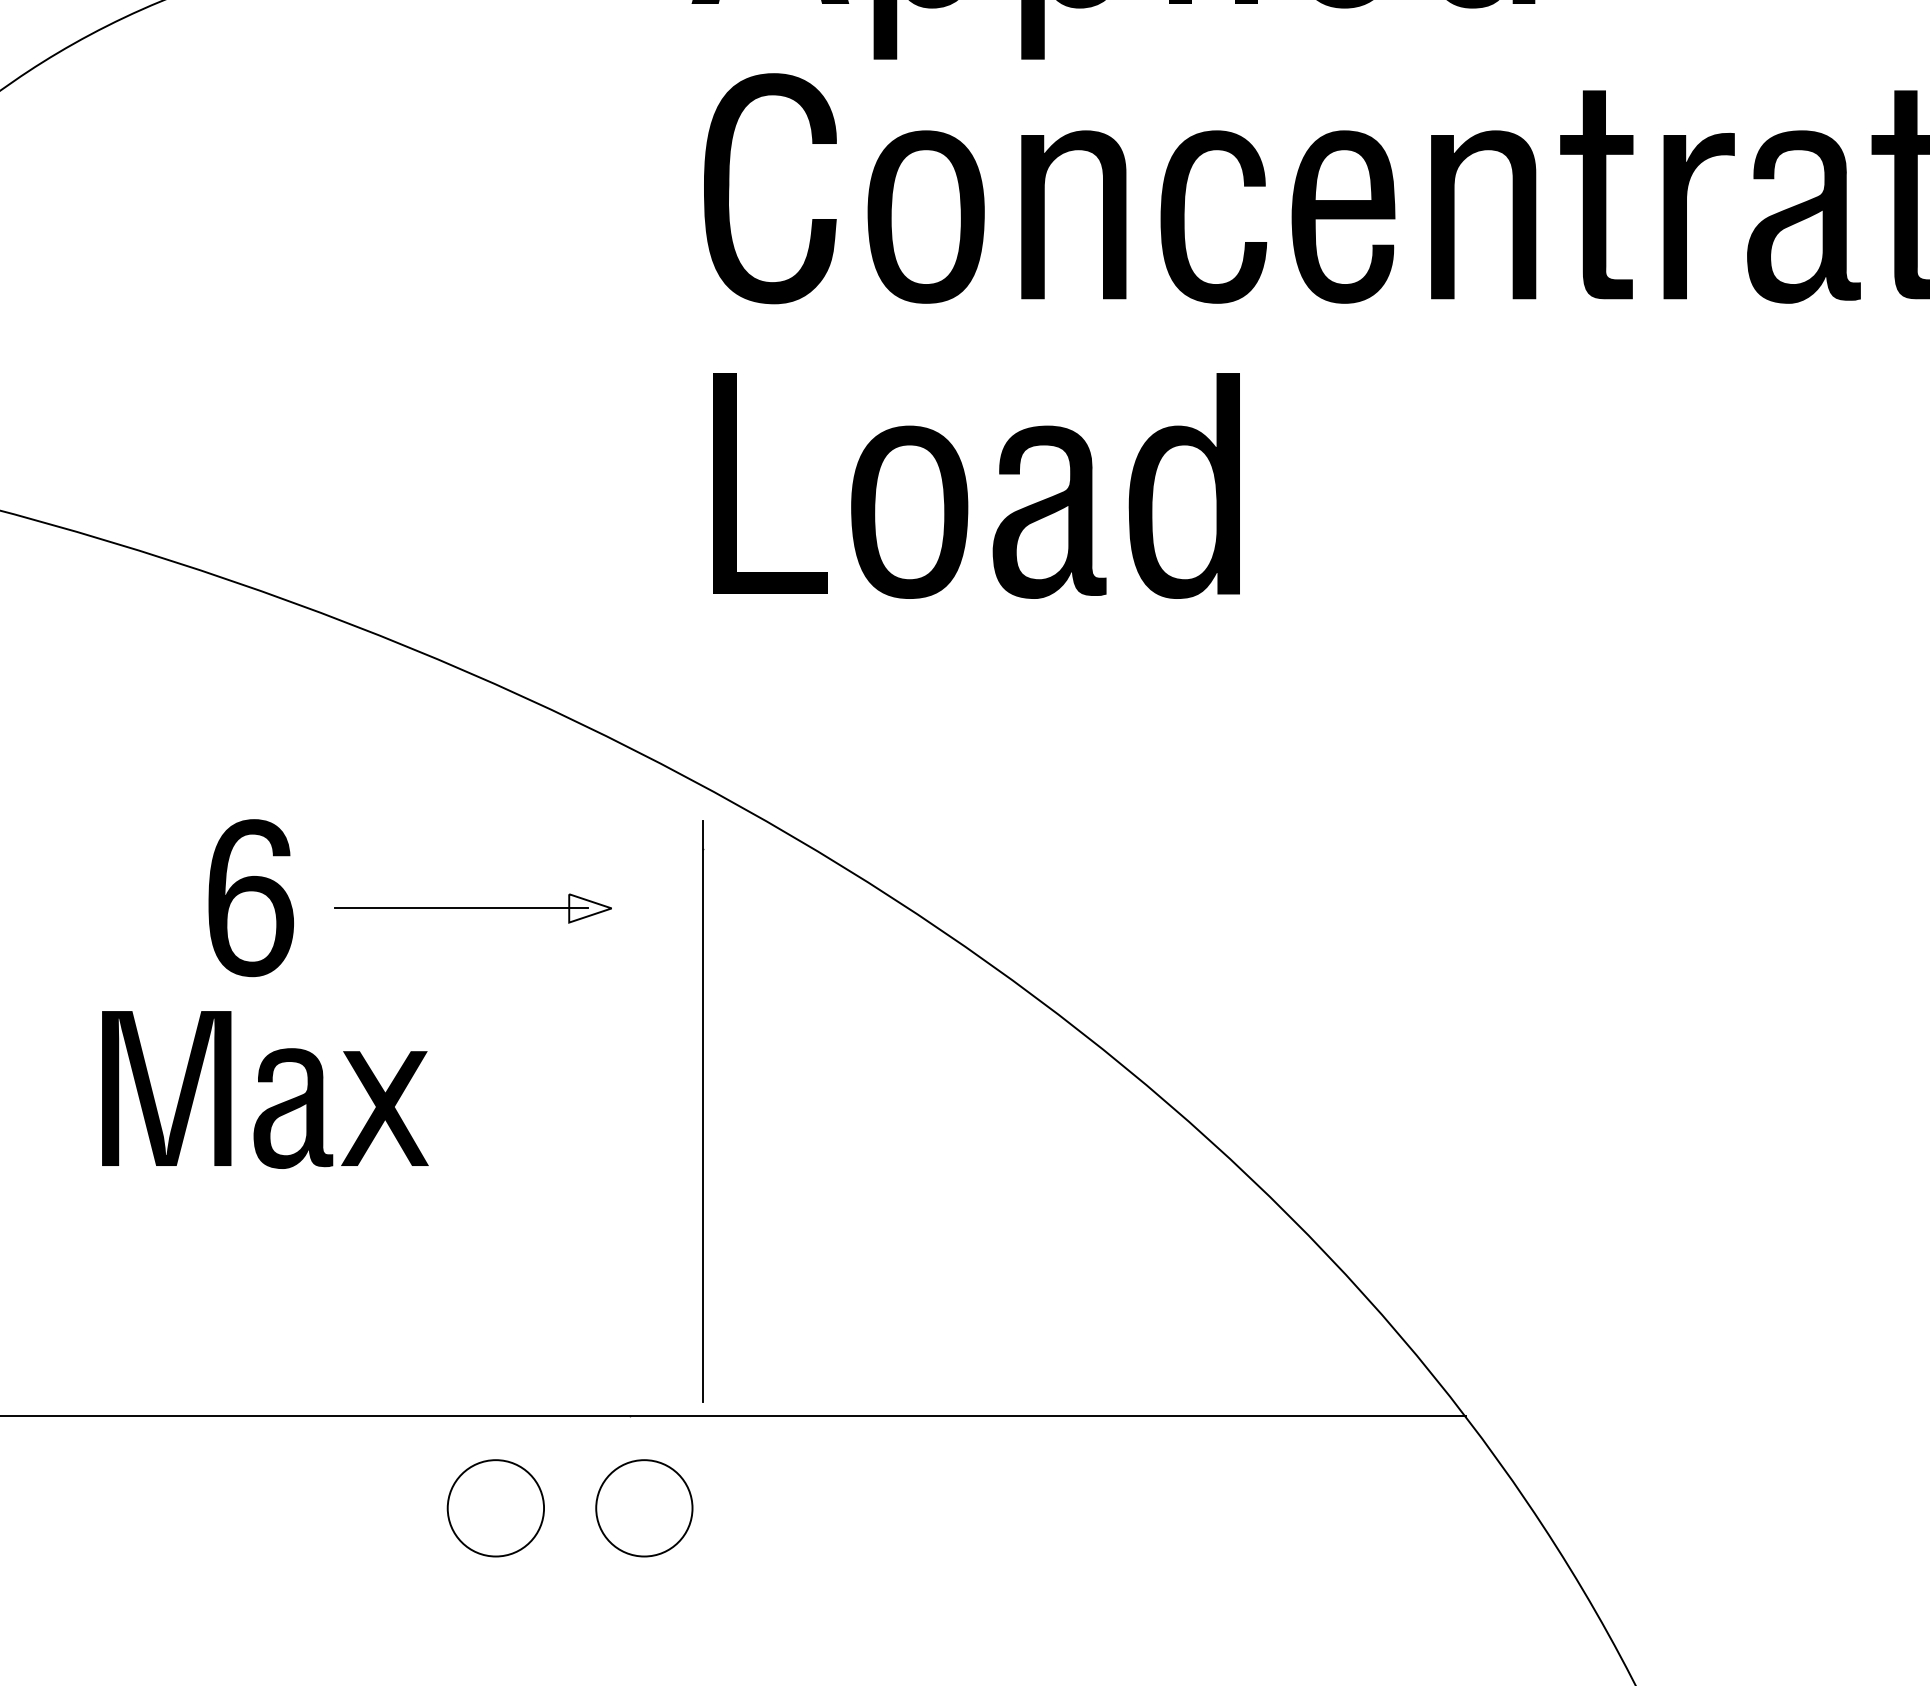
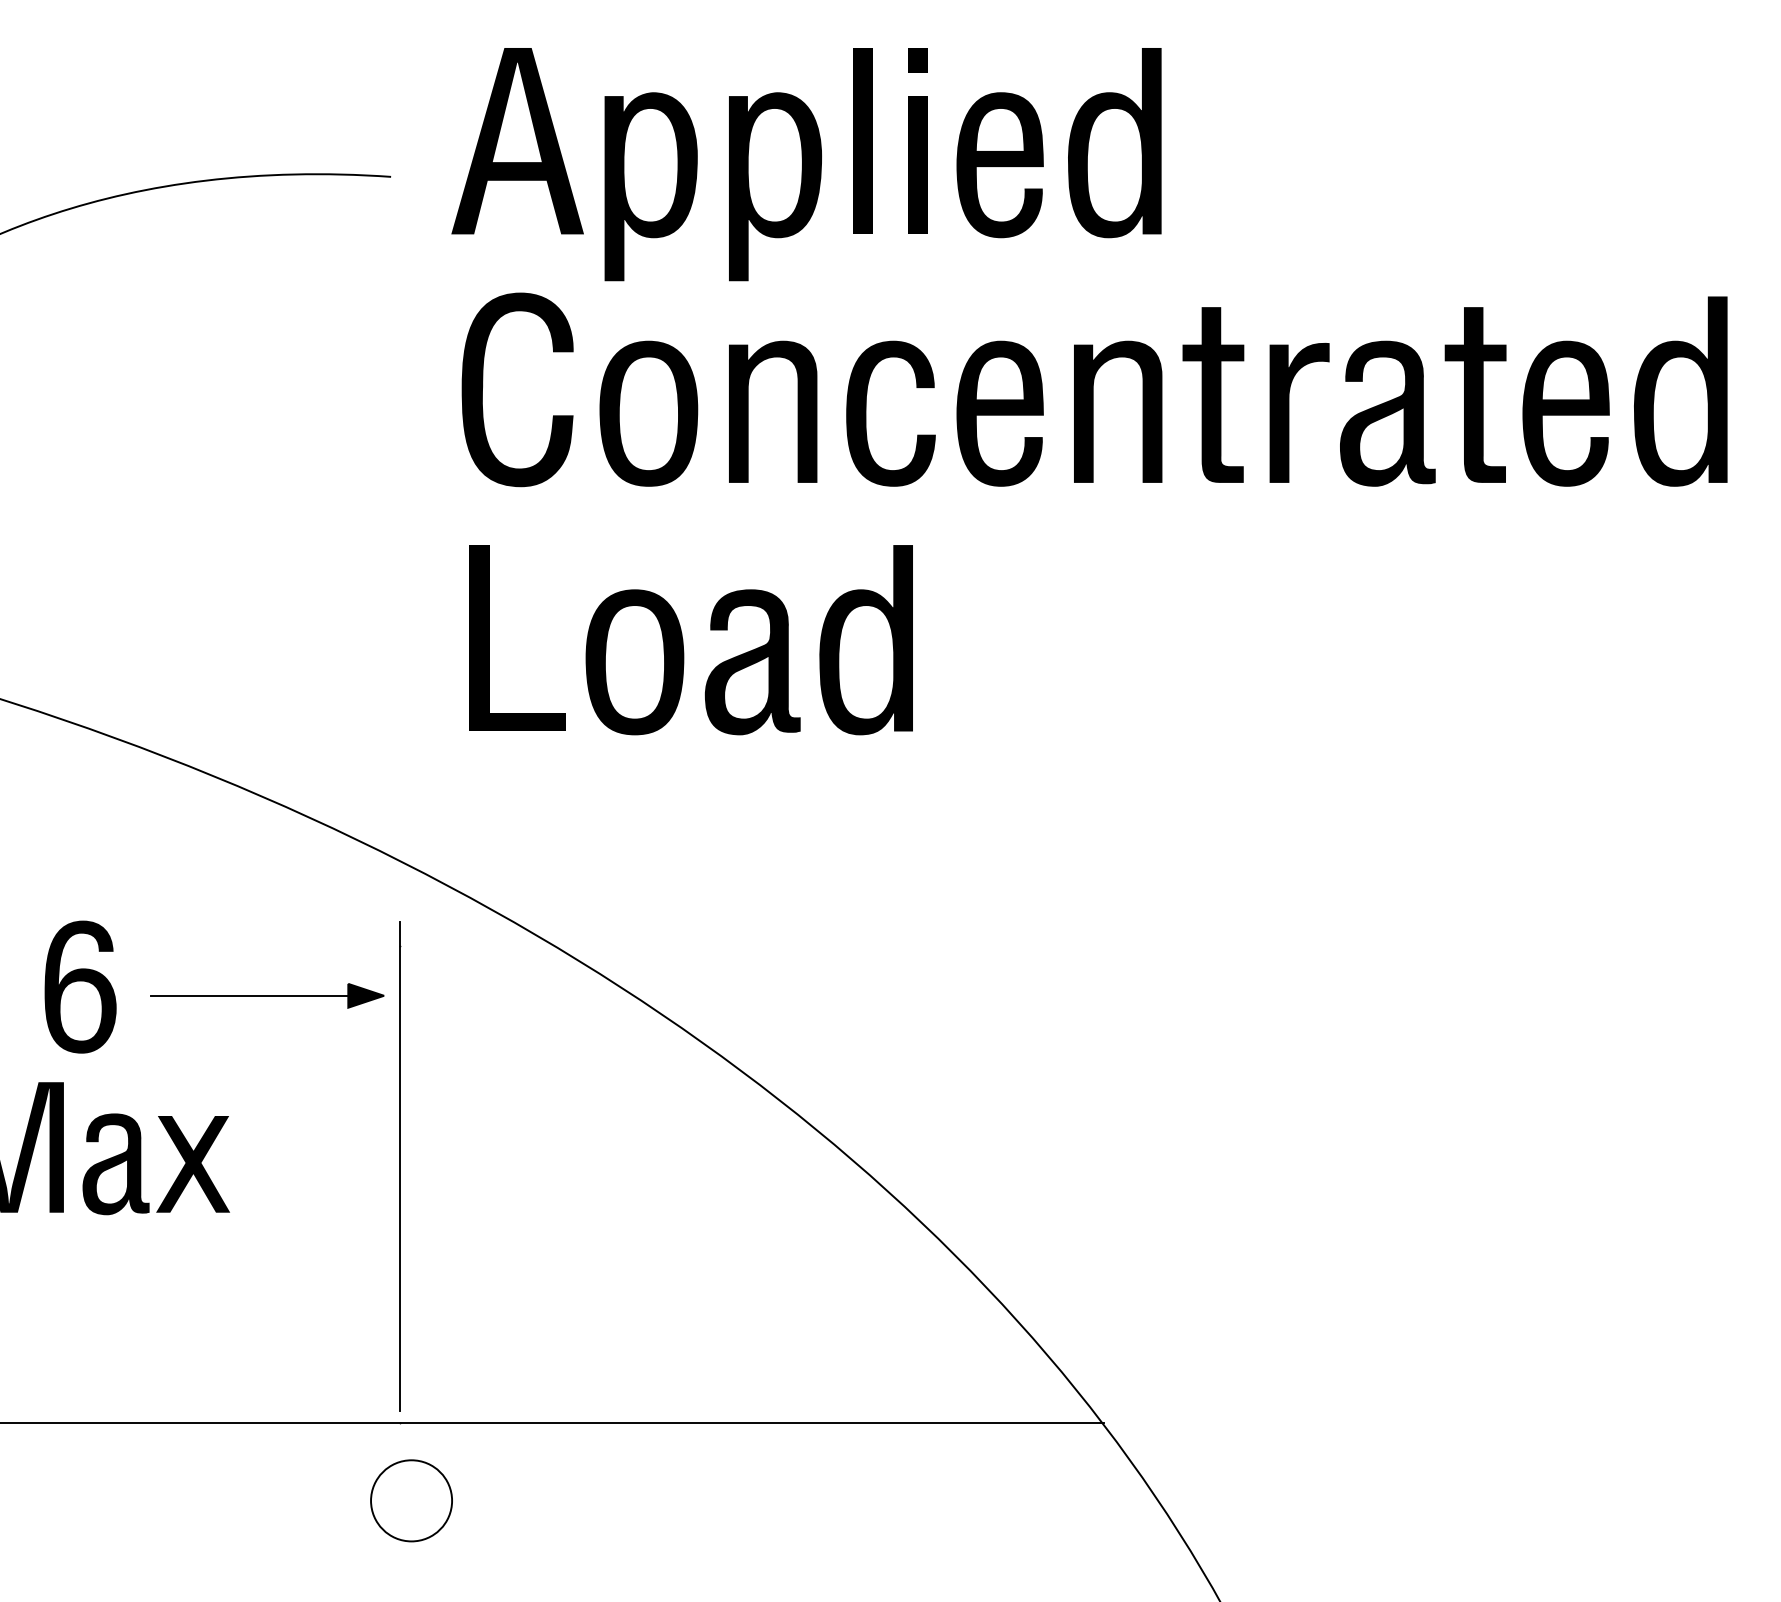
fill: (590, 908) -> (366, 995), added
line: (703, 1111) -> (400, 1166), moved
part: (495, 1507) -> (286, 1500), removed

